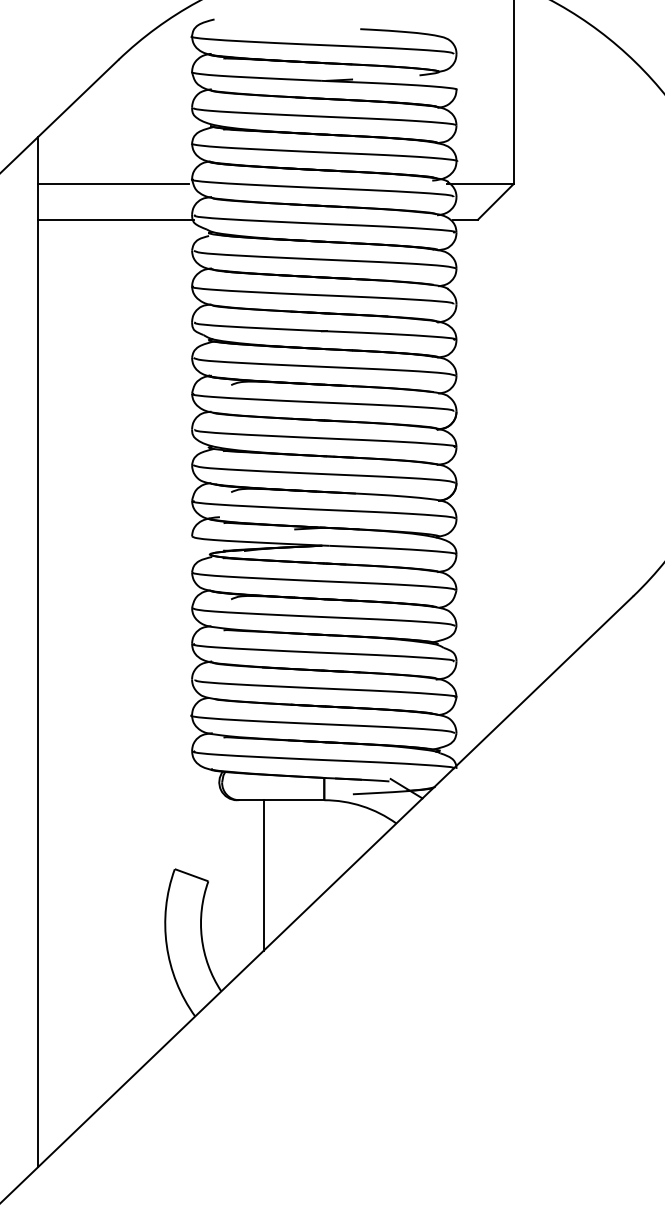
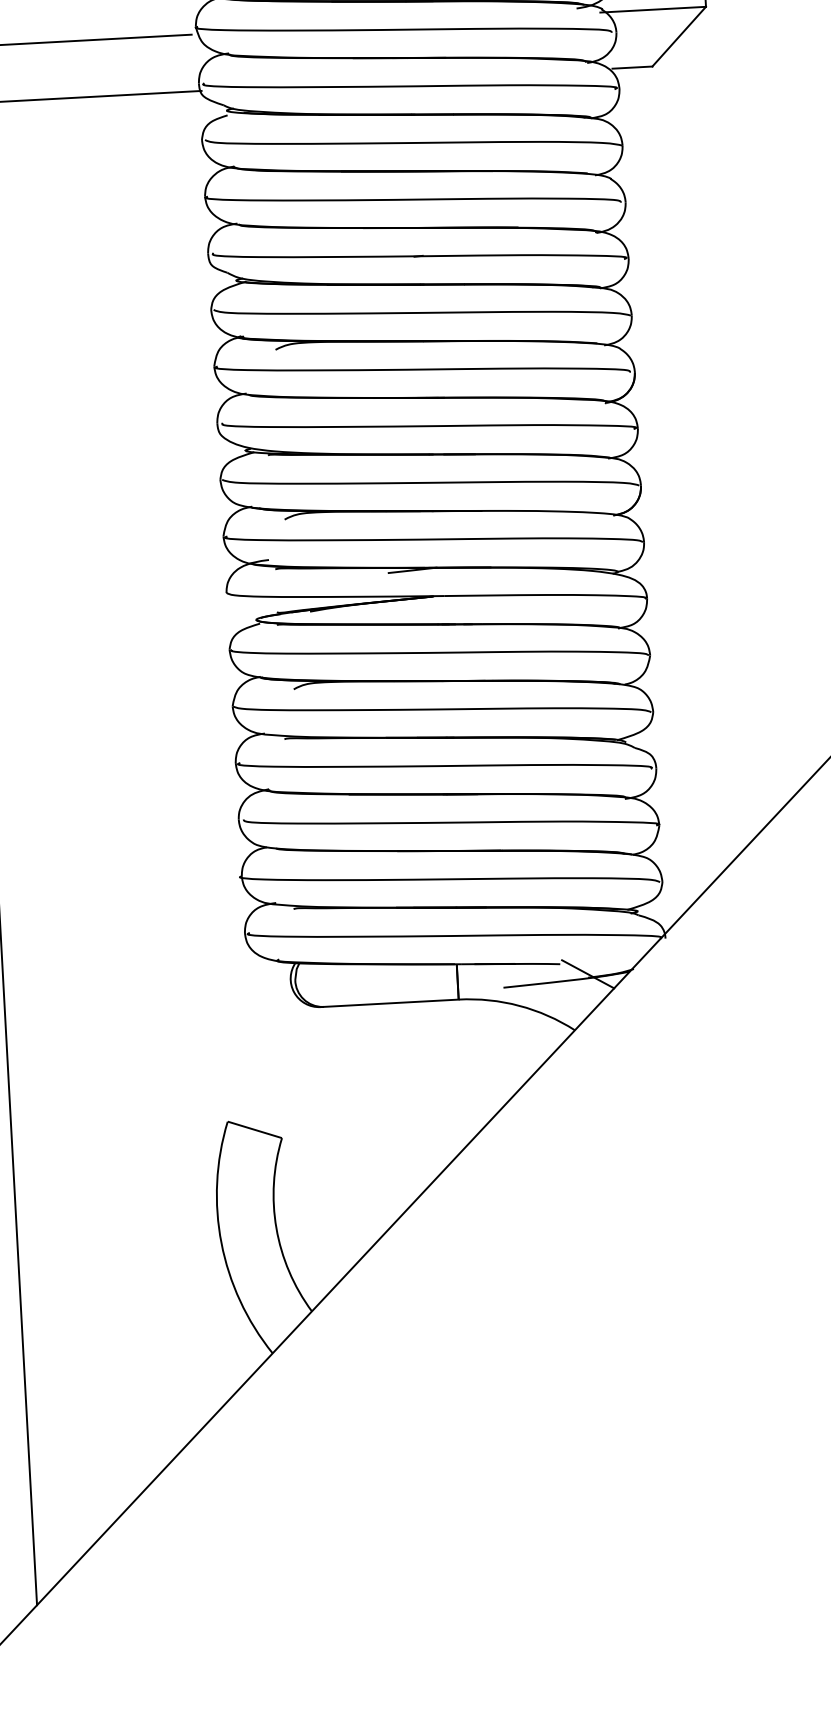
line: (263, 875) -> (368, 1124), removed

